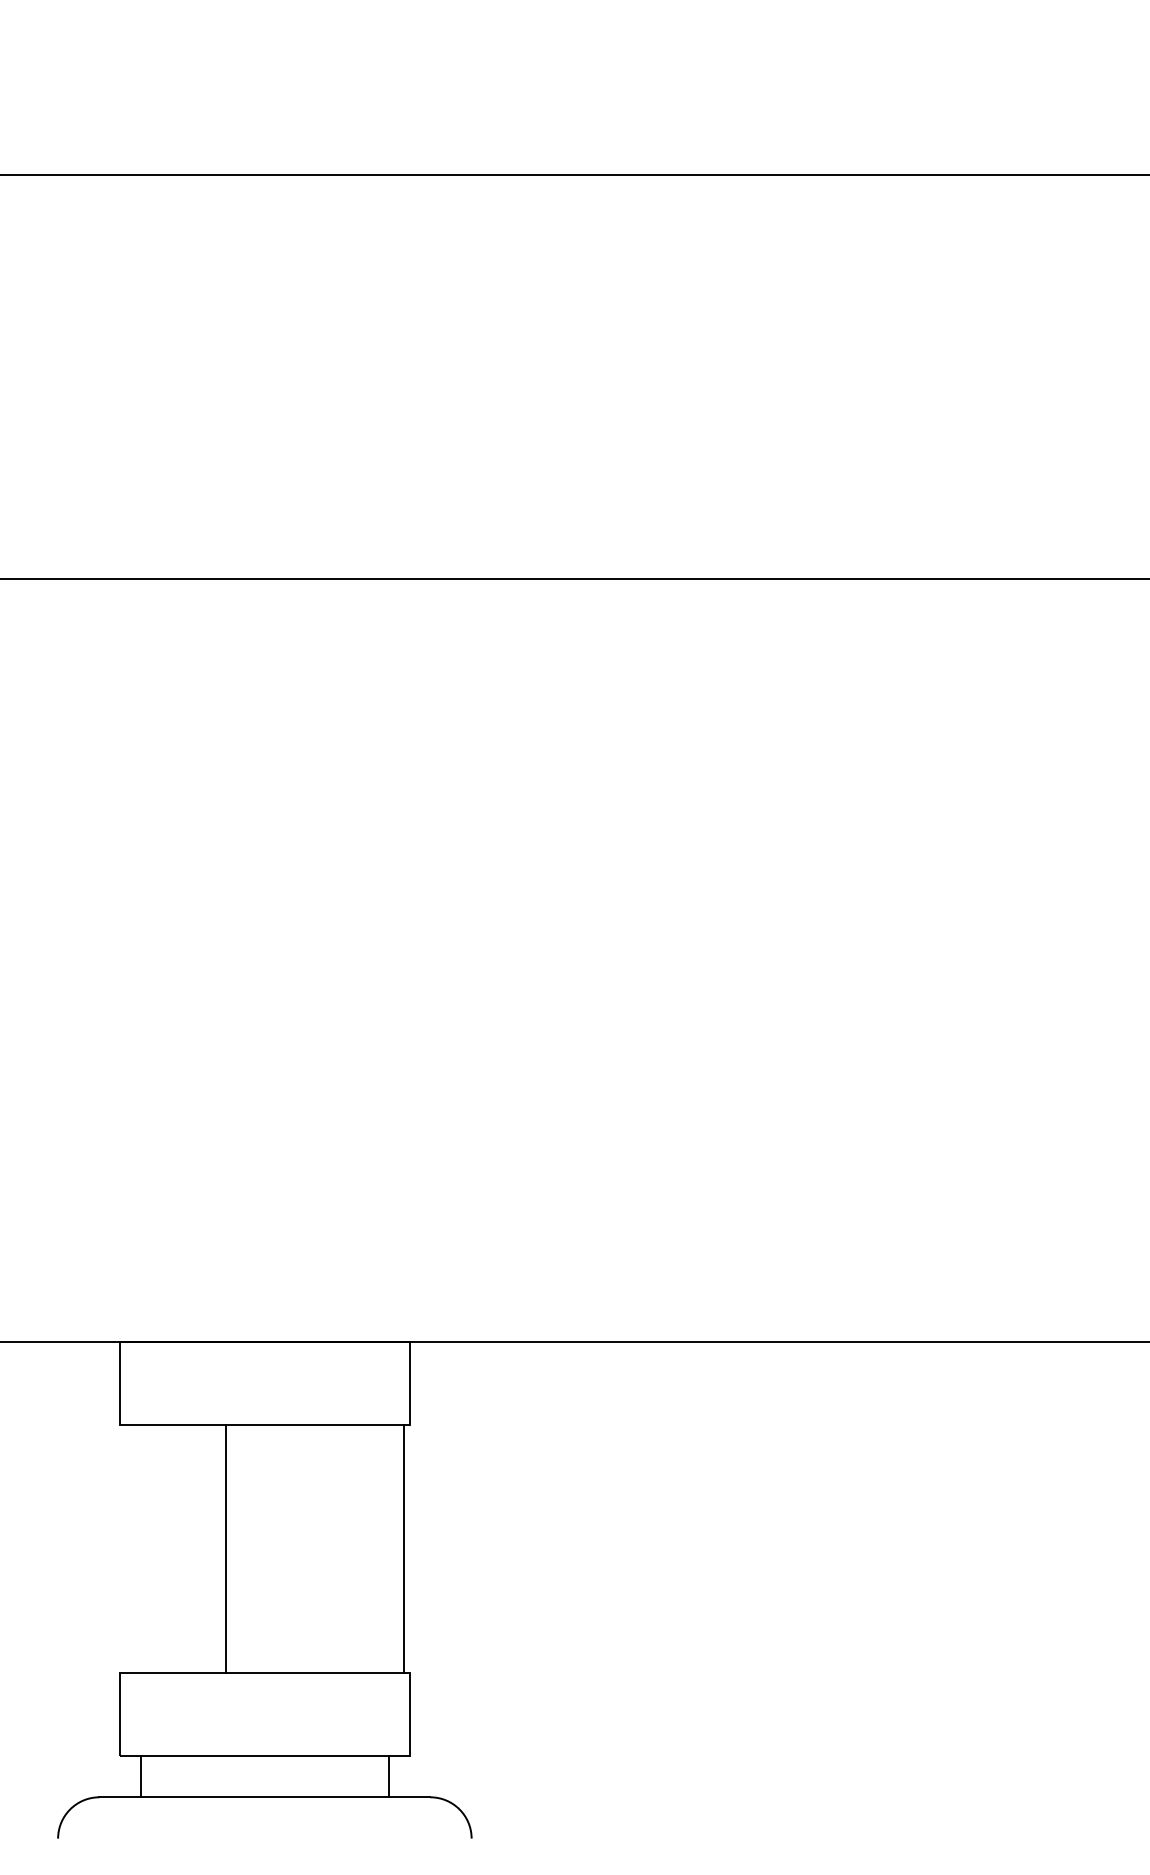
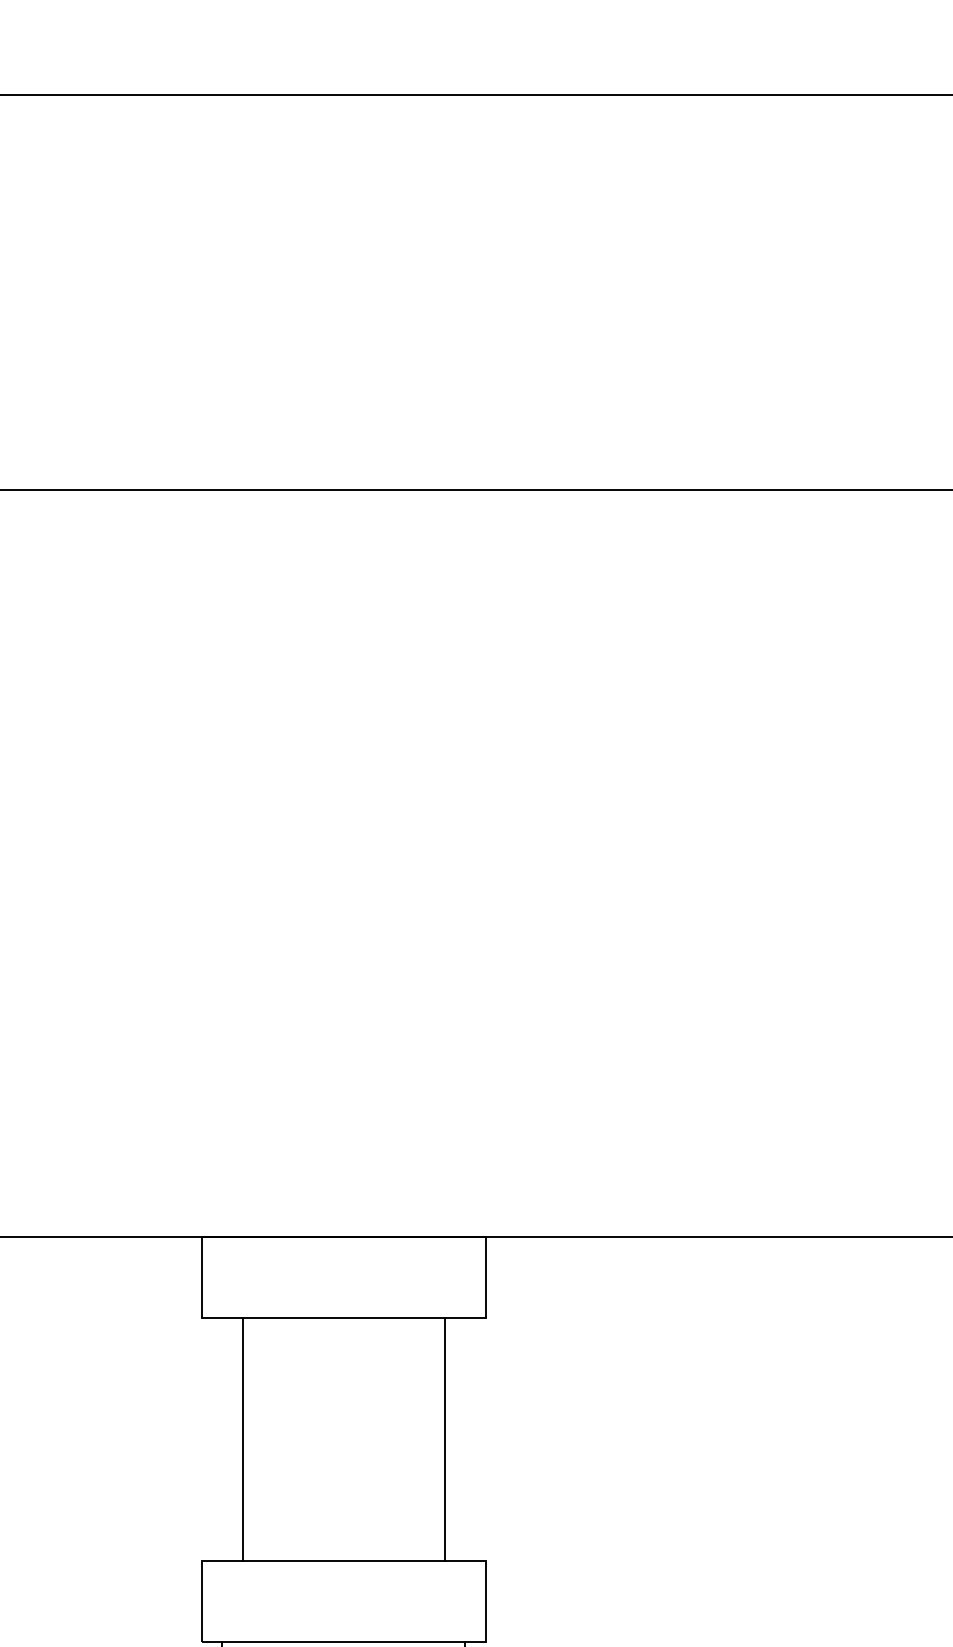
line: (226, 1549) -> (242, 1439), moved
line: (404, 1549) -> (445, 1439), moved

